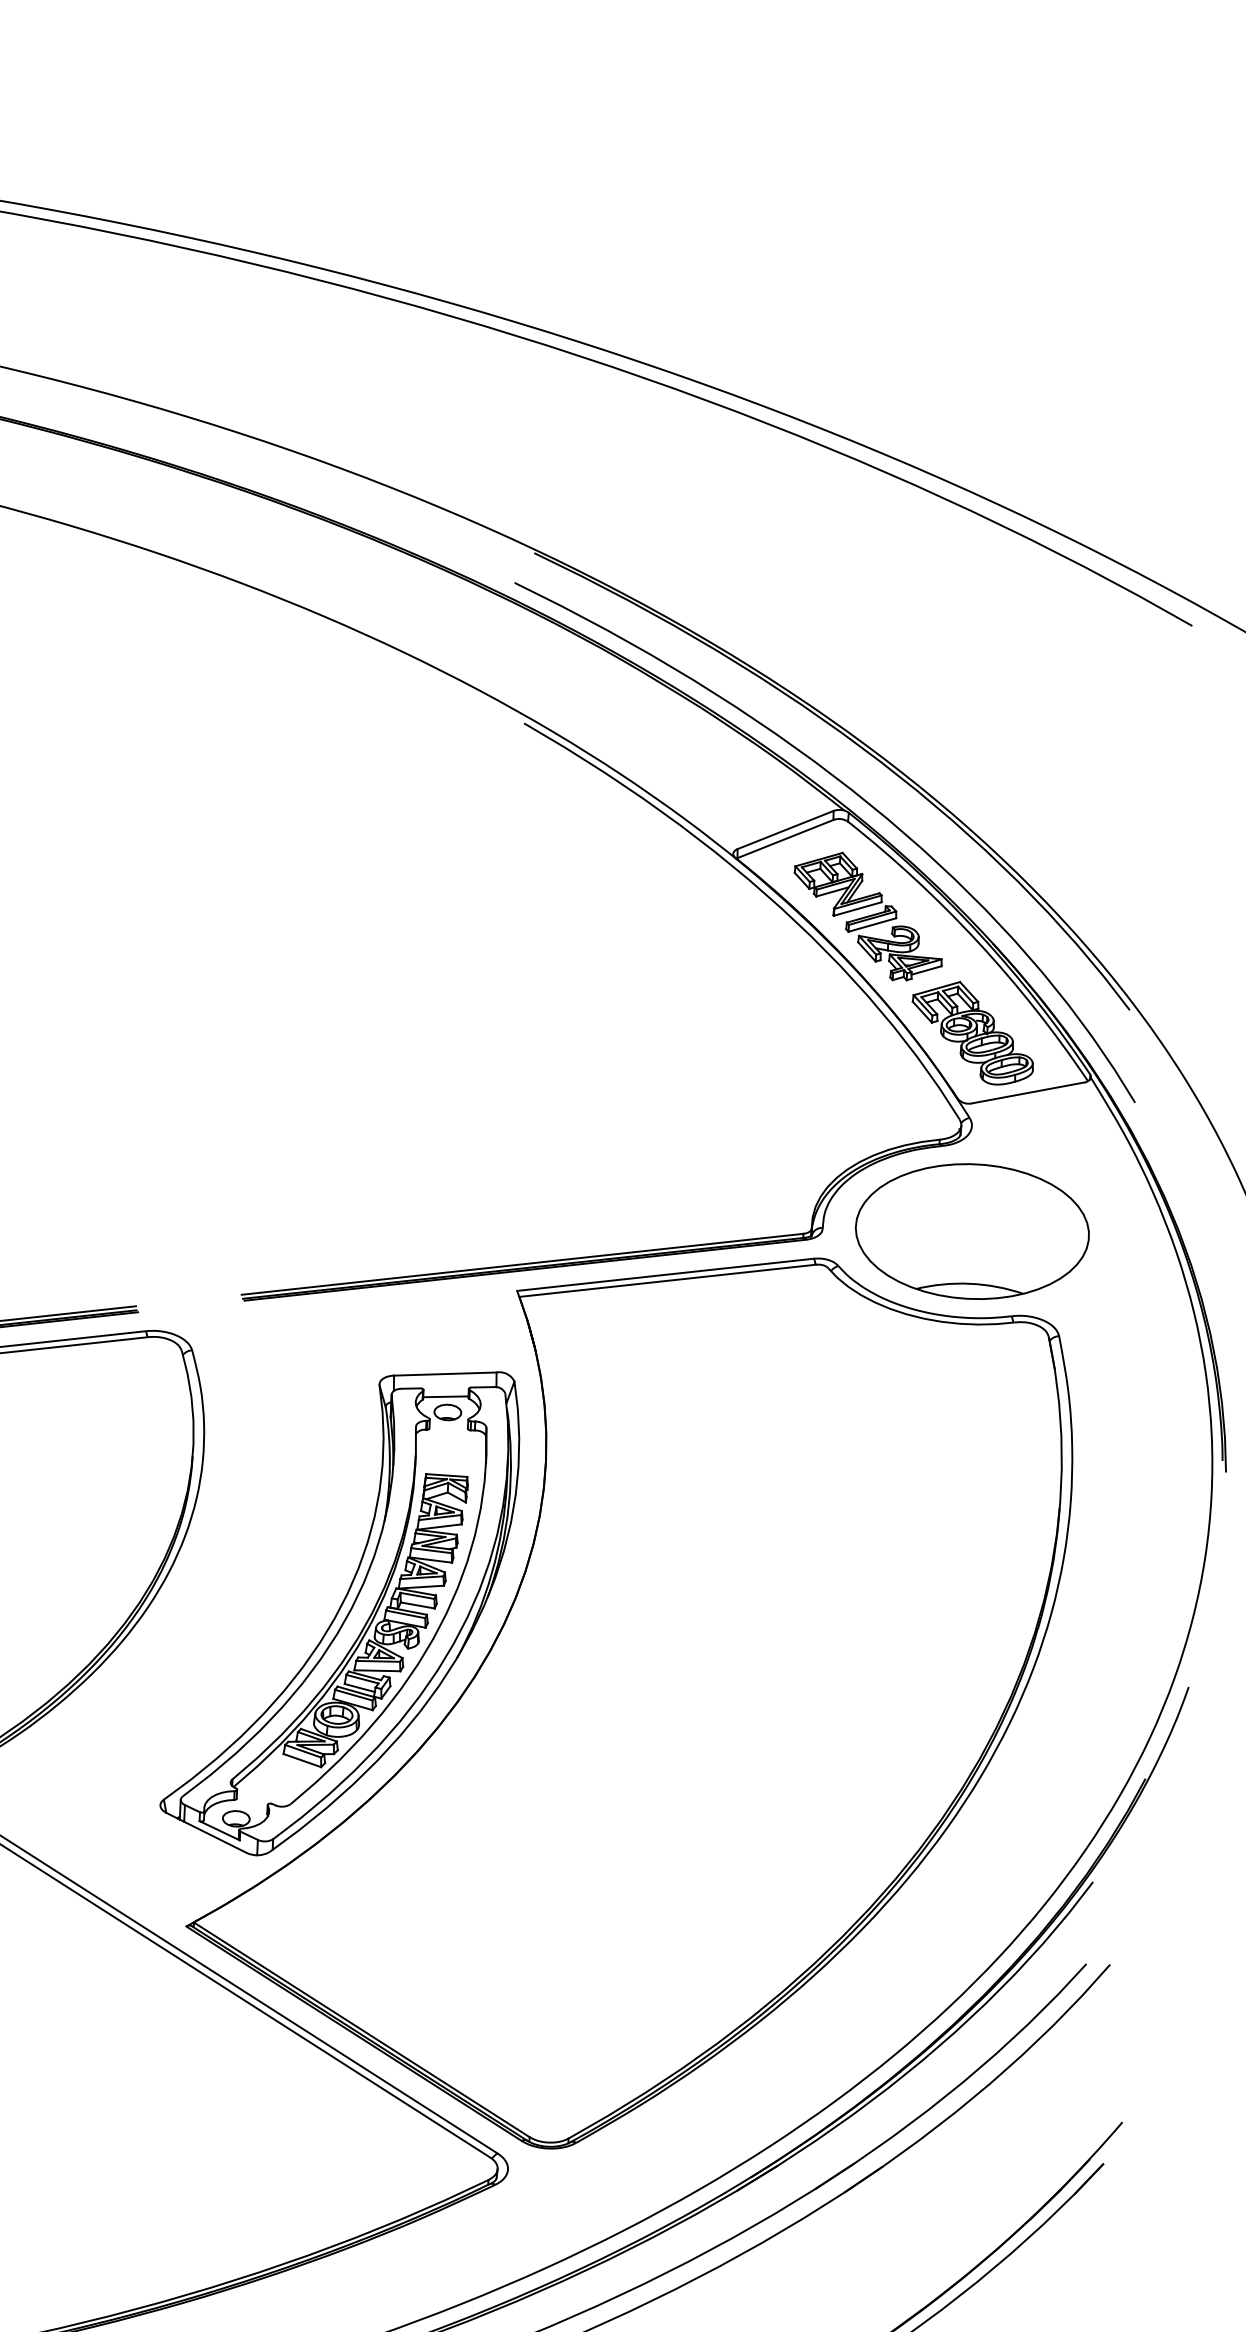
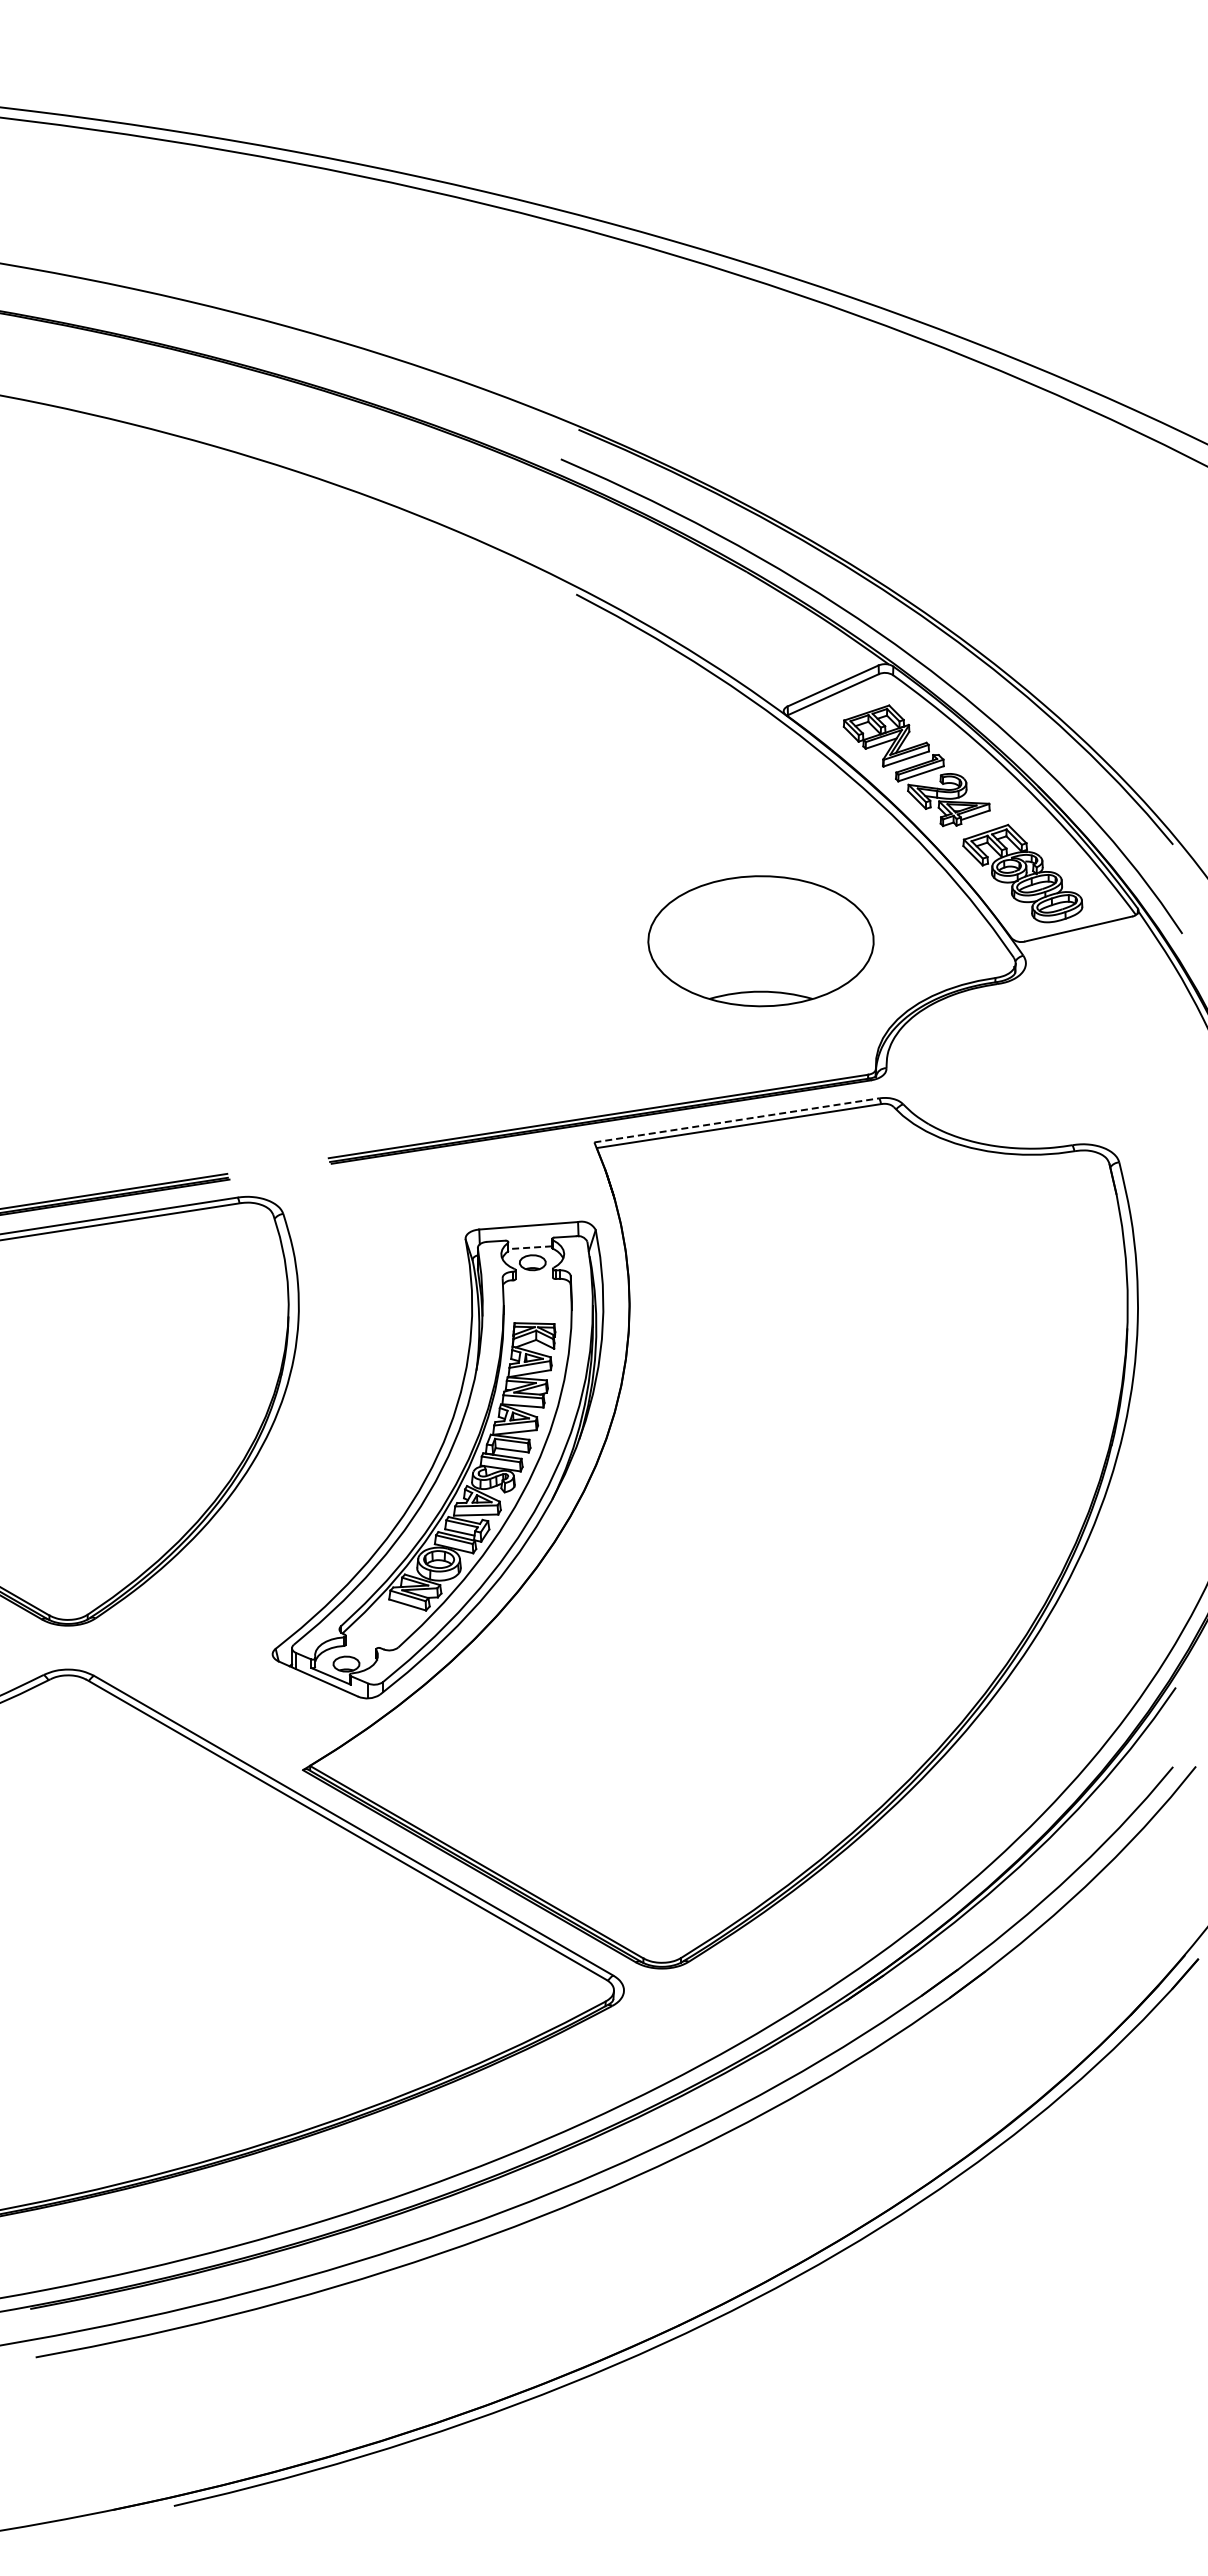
part: (971, 1231) -> (760, 941), moved
line: (666, 1274) -> (737, 1120), solid -> dashed
line: (446, 1396) -> (530, 1247), solid -> dashed

